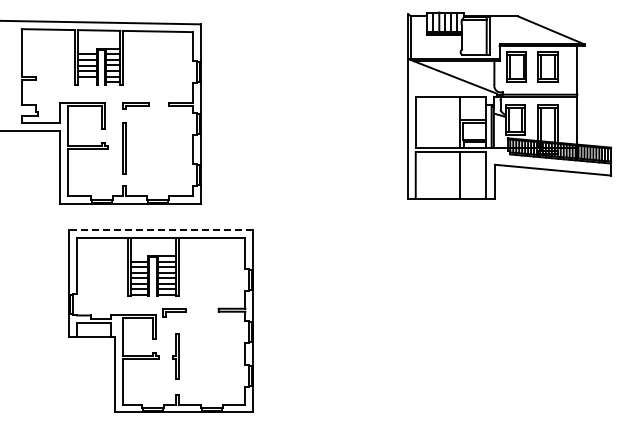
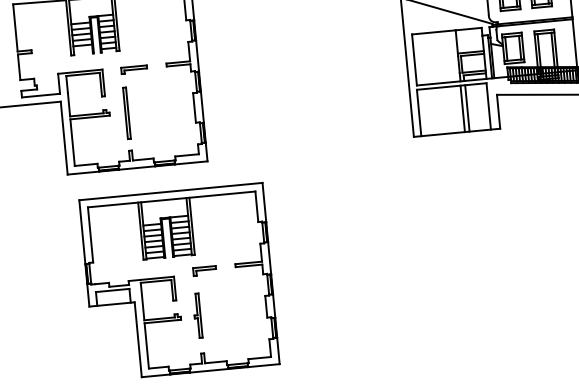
line: (464, 175) -> (467, 108), added
line: (160, 230) -> (170, 191), dashed -> solid
part: (174, 312) -> (204, 270), moved

